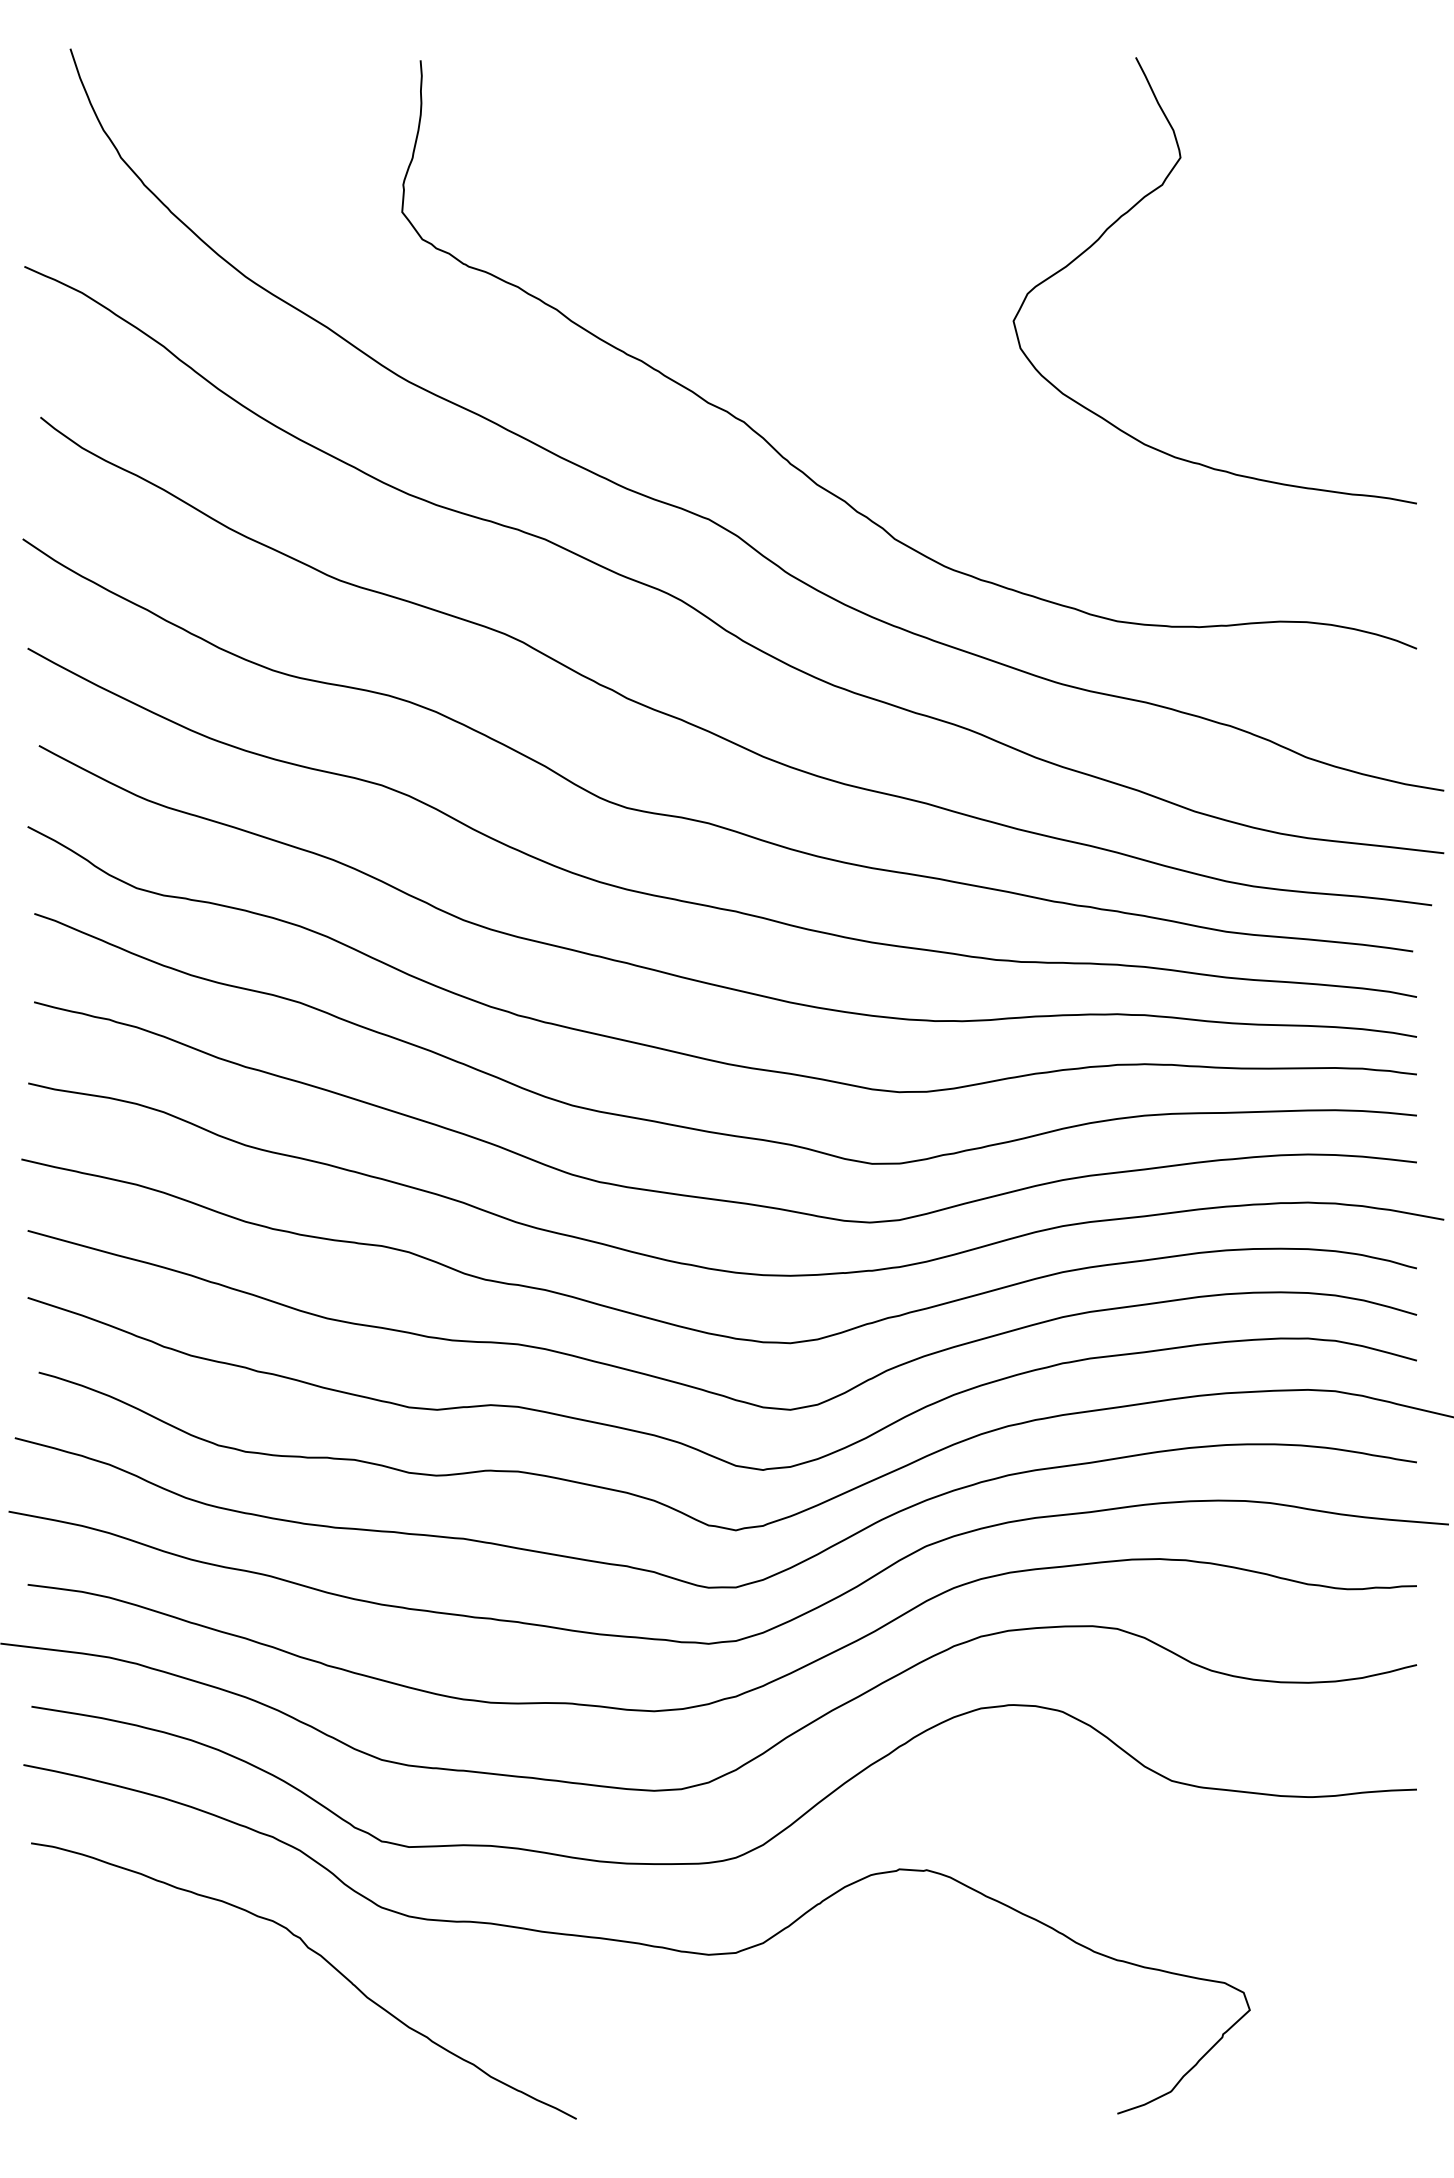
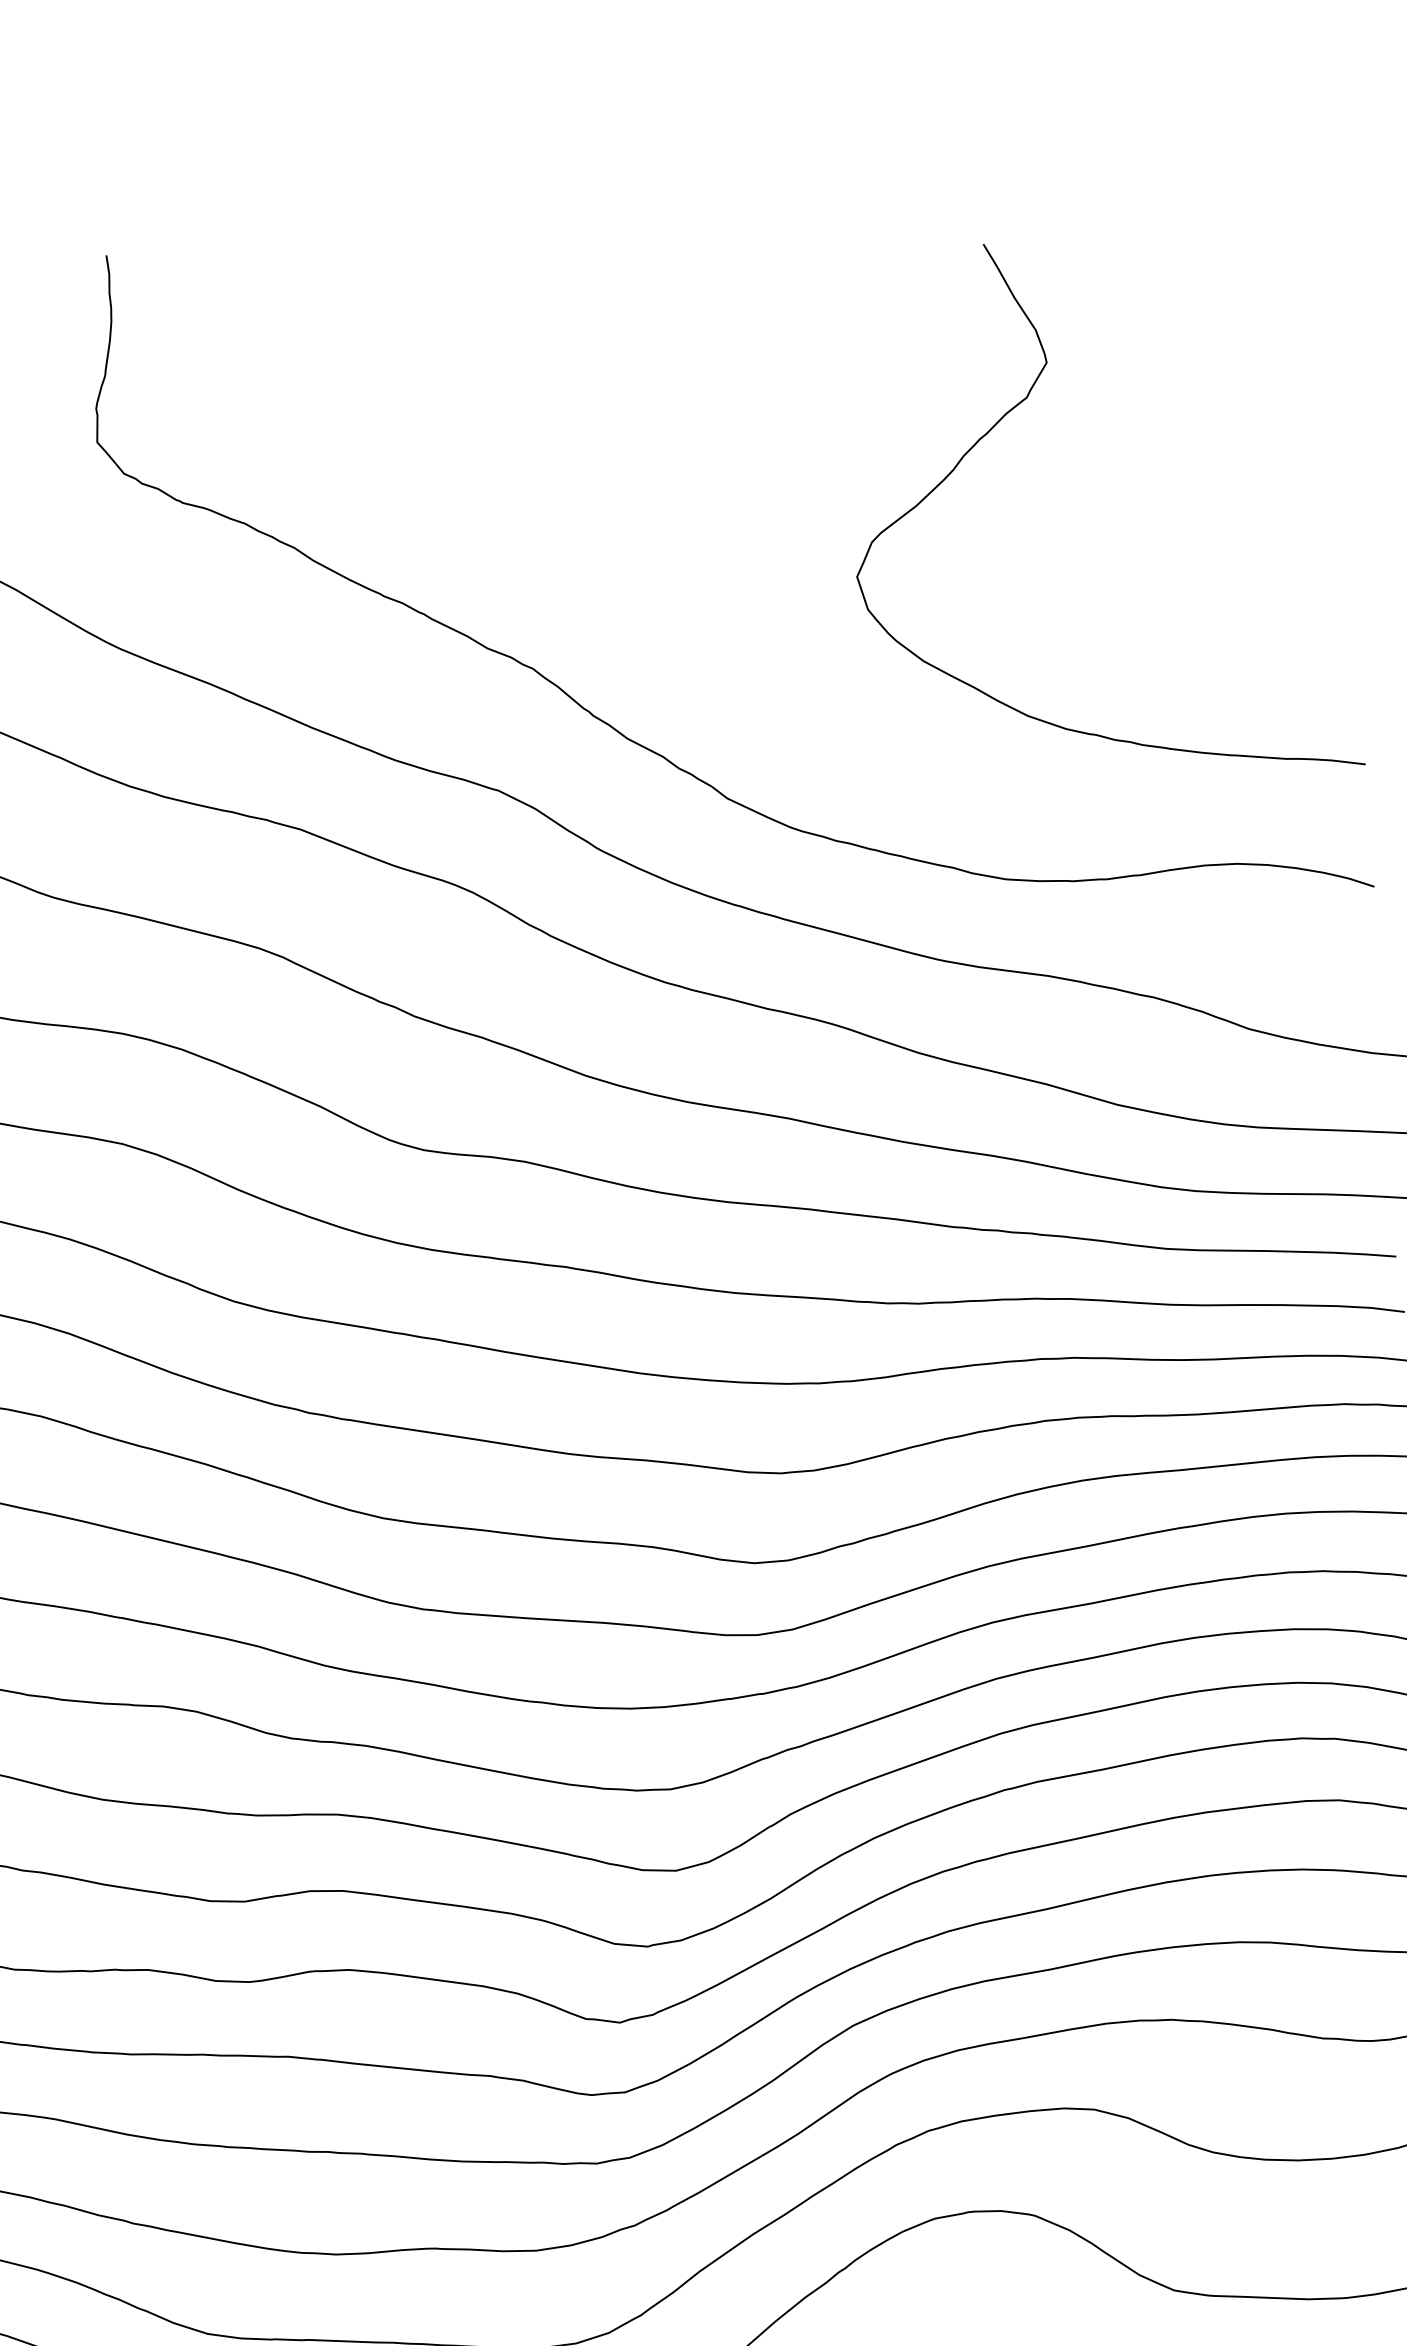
curve: (1150, 194) -> (1013, 410), moved

